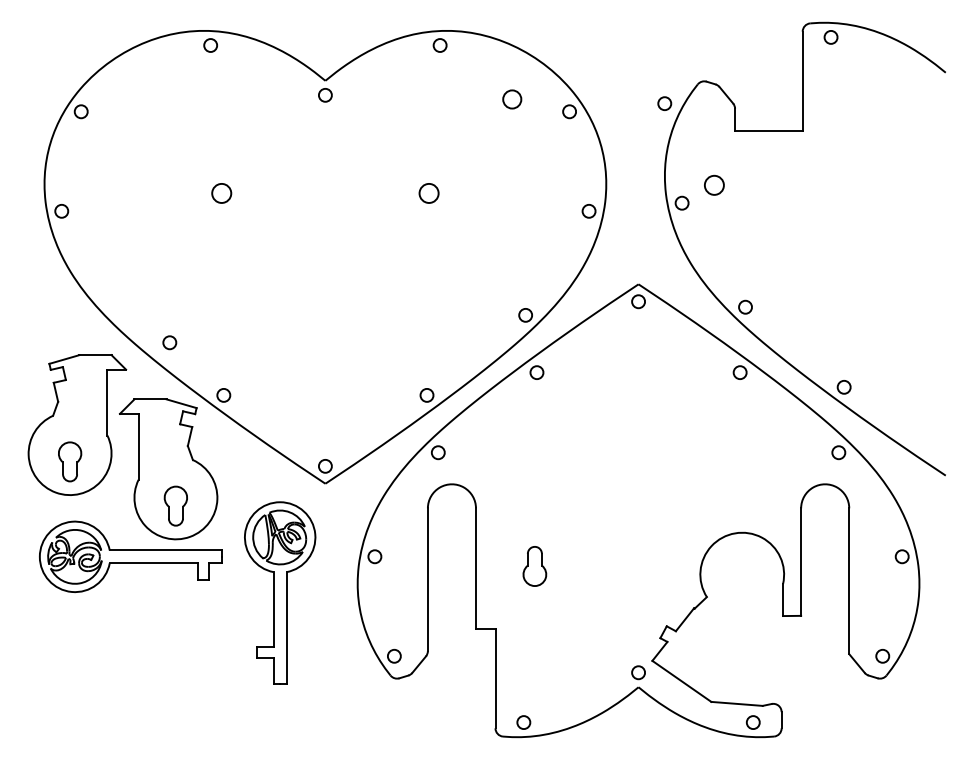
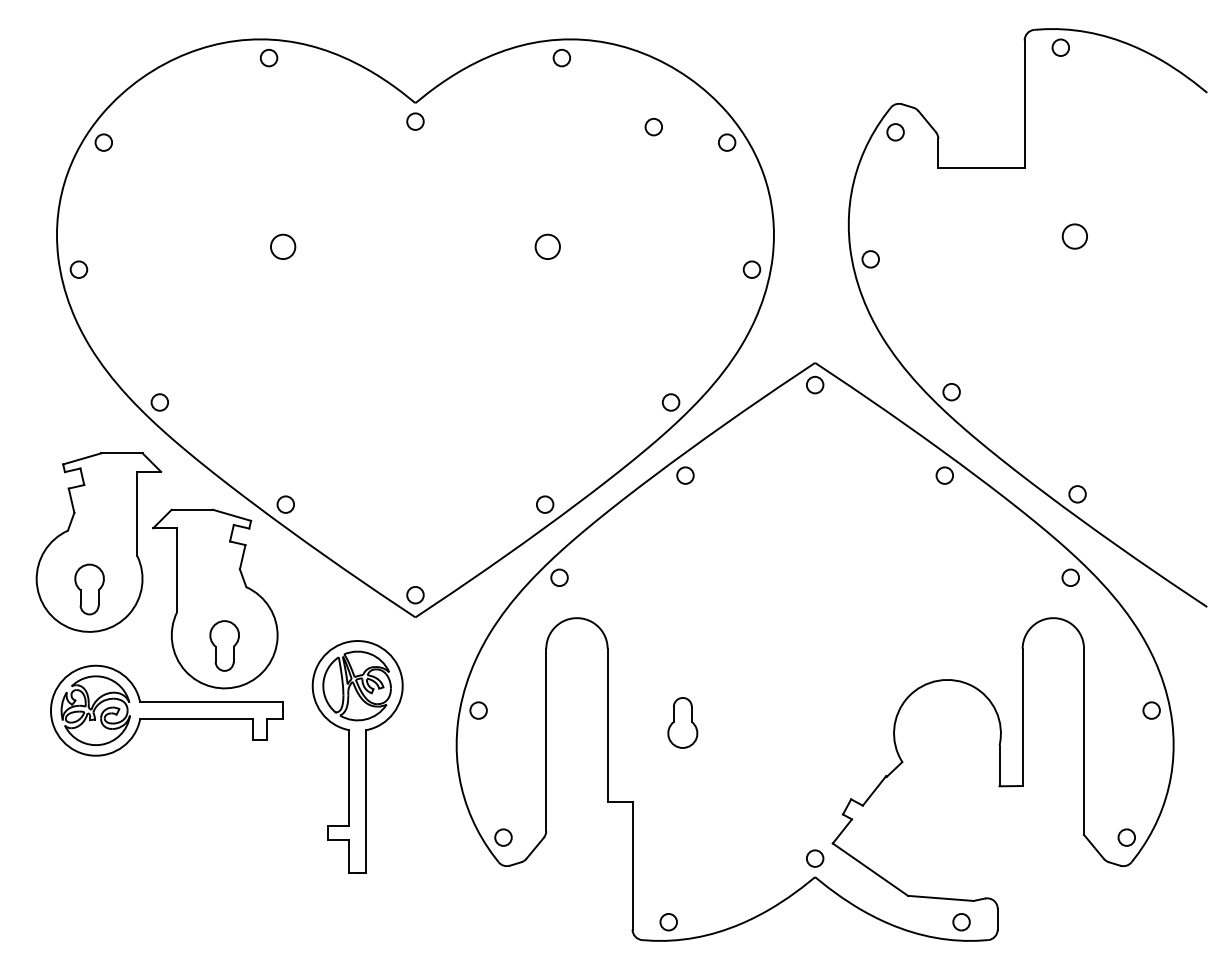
circle: (511, 99) -> (653, 127), size x0.71
circle: (664, 103) -> (895, 132), moved
circle: (714, 185) -> (1074, 236), moved
circle: (169, 342) -> (159, 402), moved

